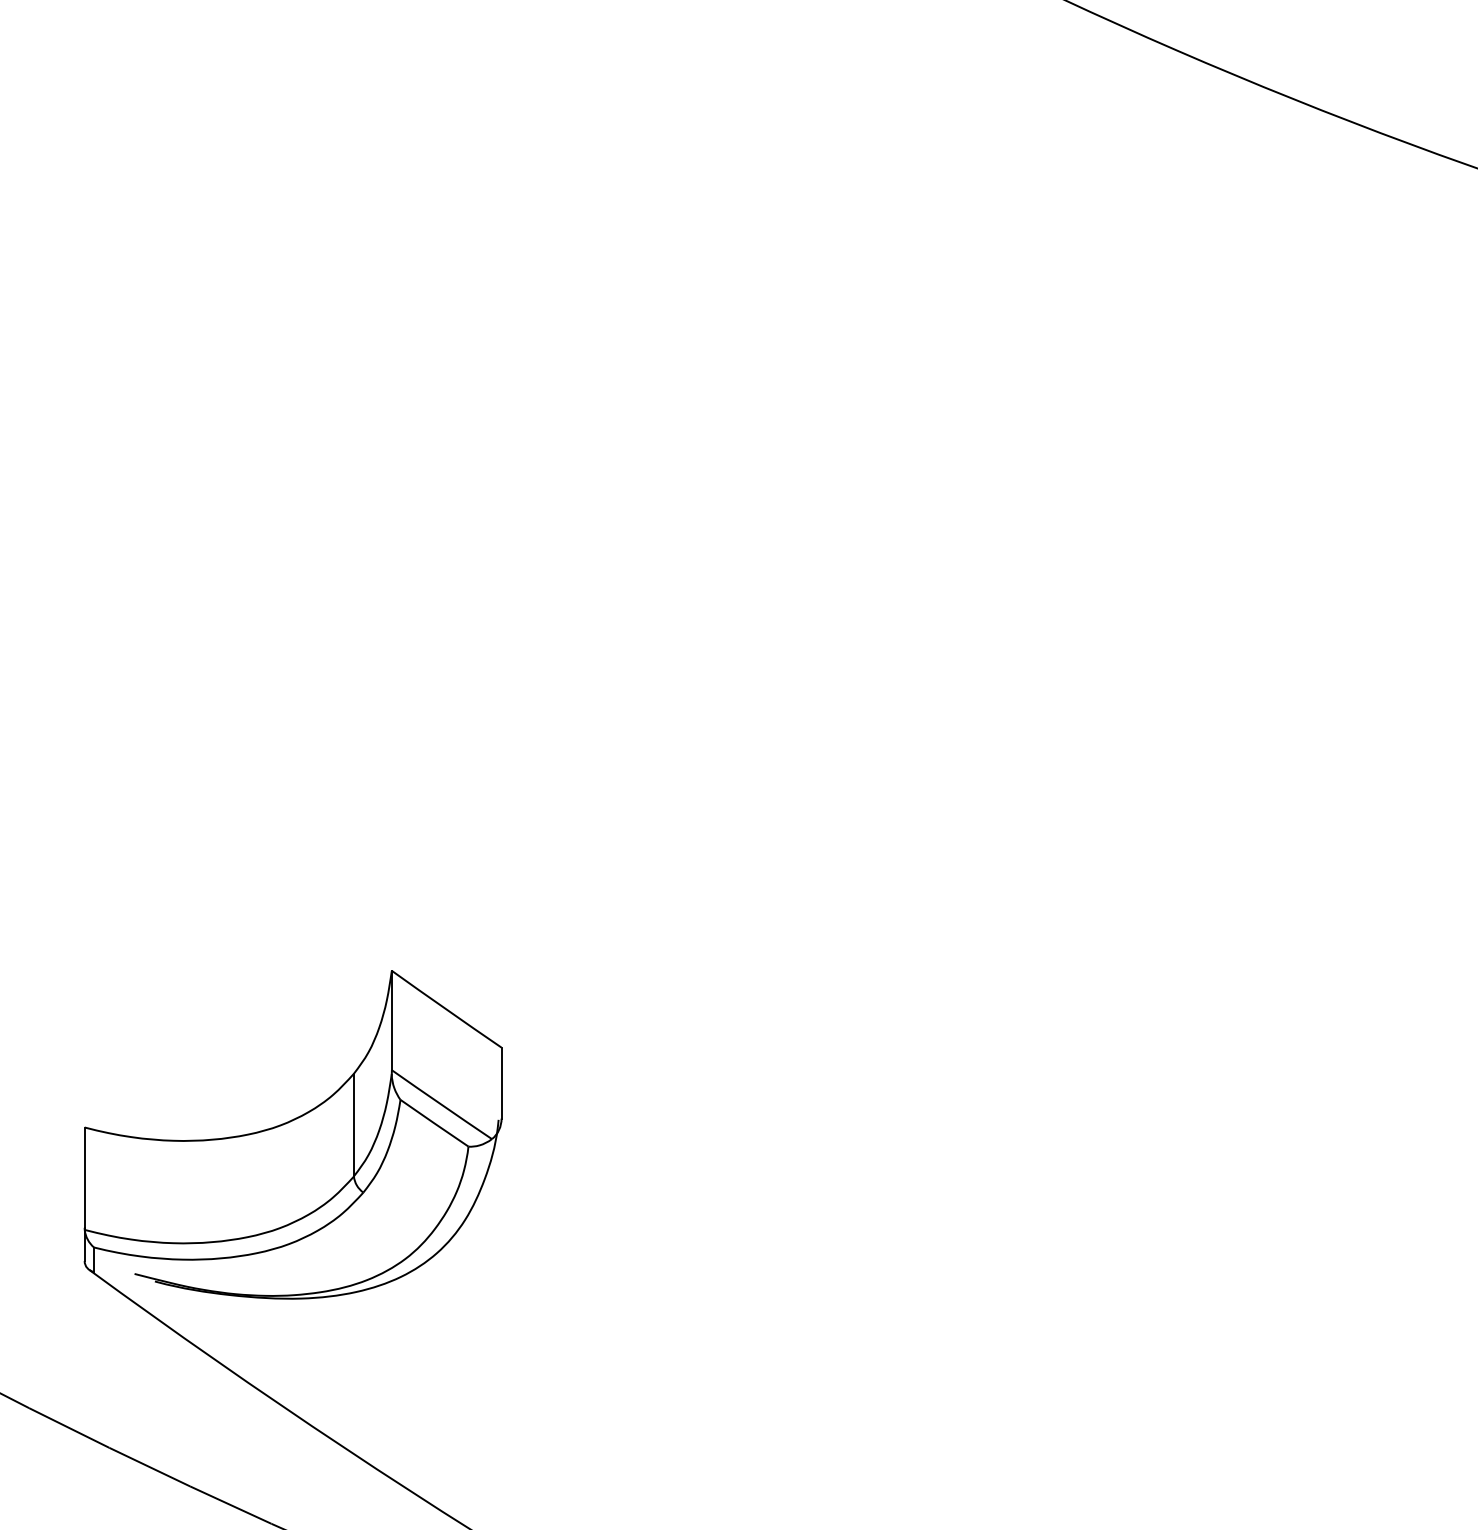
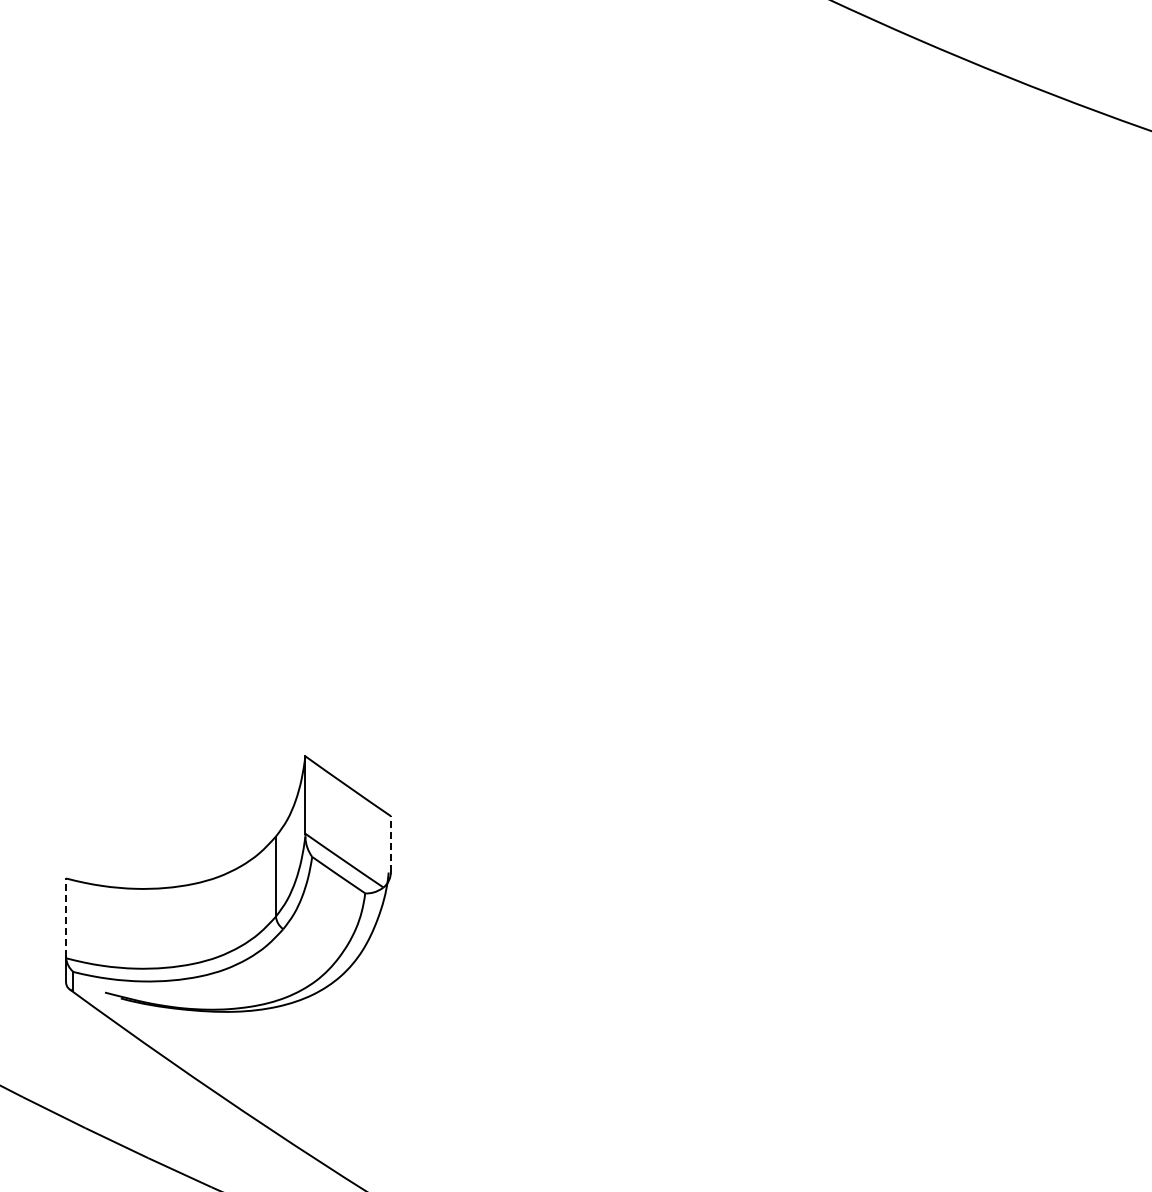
line: (500, 1082) -> (390, 843), solid -> dashed
line: (85, 1177) -> (66, 917), solid -> dashed

